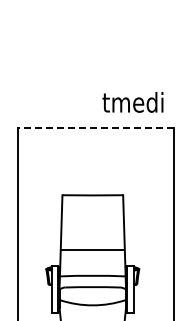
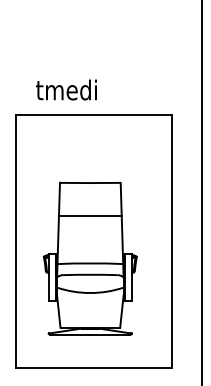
text: (132, 101) -> (66, 89), moved
line: (95, 127) -> (93, 115), dashed -> solid
line: (91, 249) -> (89, 215), moved

